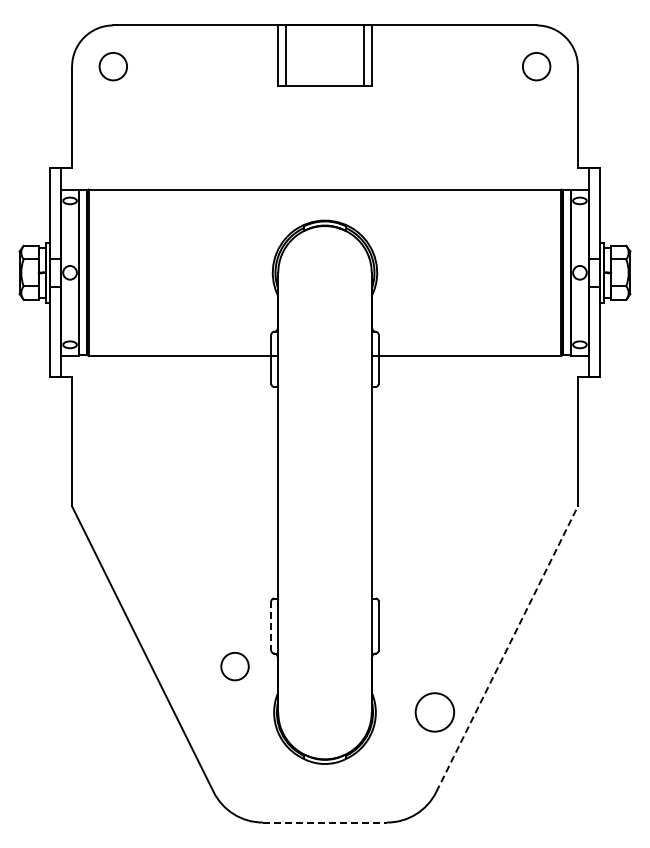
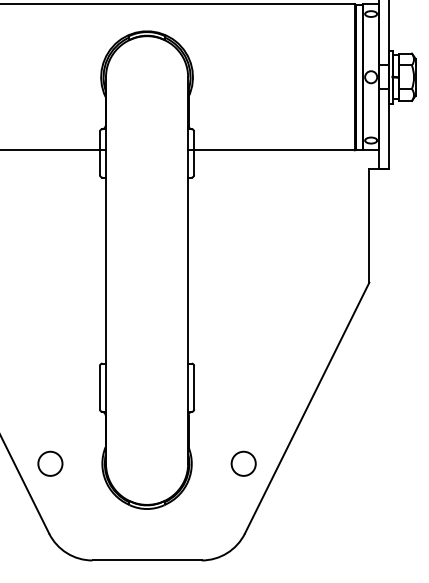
line: (271, 626) -> (100, 388), dashed -> solid
line: (507, 648) -> (307, 407), dashed -> solid
circle: (234, 666) -> (49, 463), moved
circle: (434, 712) -> (243, 463), size x0.71
line: (325, 822) -> (147, 560), dashed -> solid

